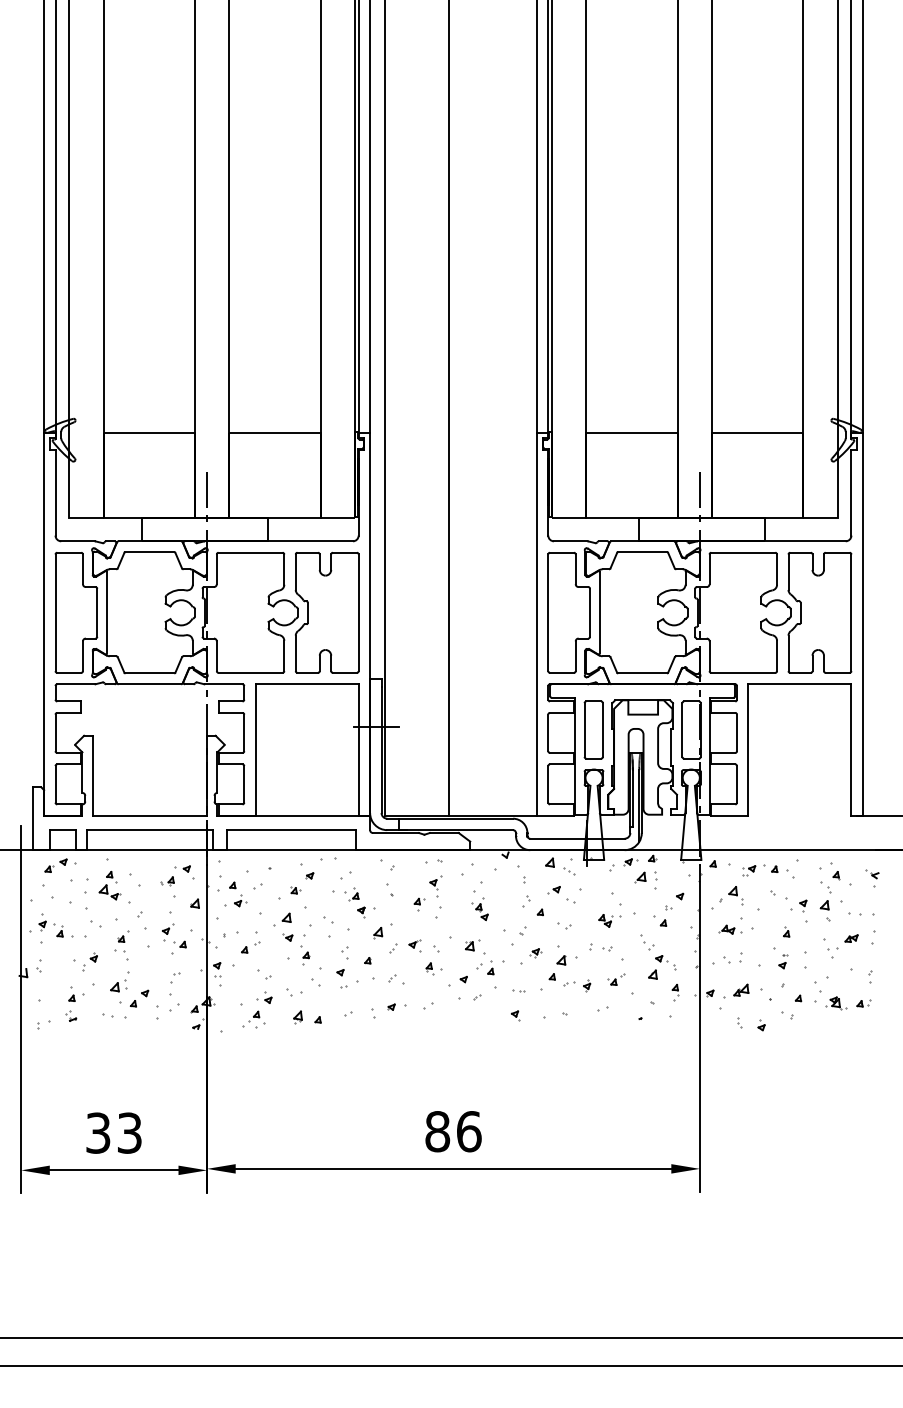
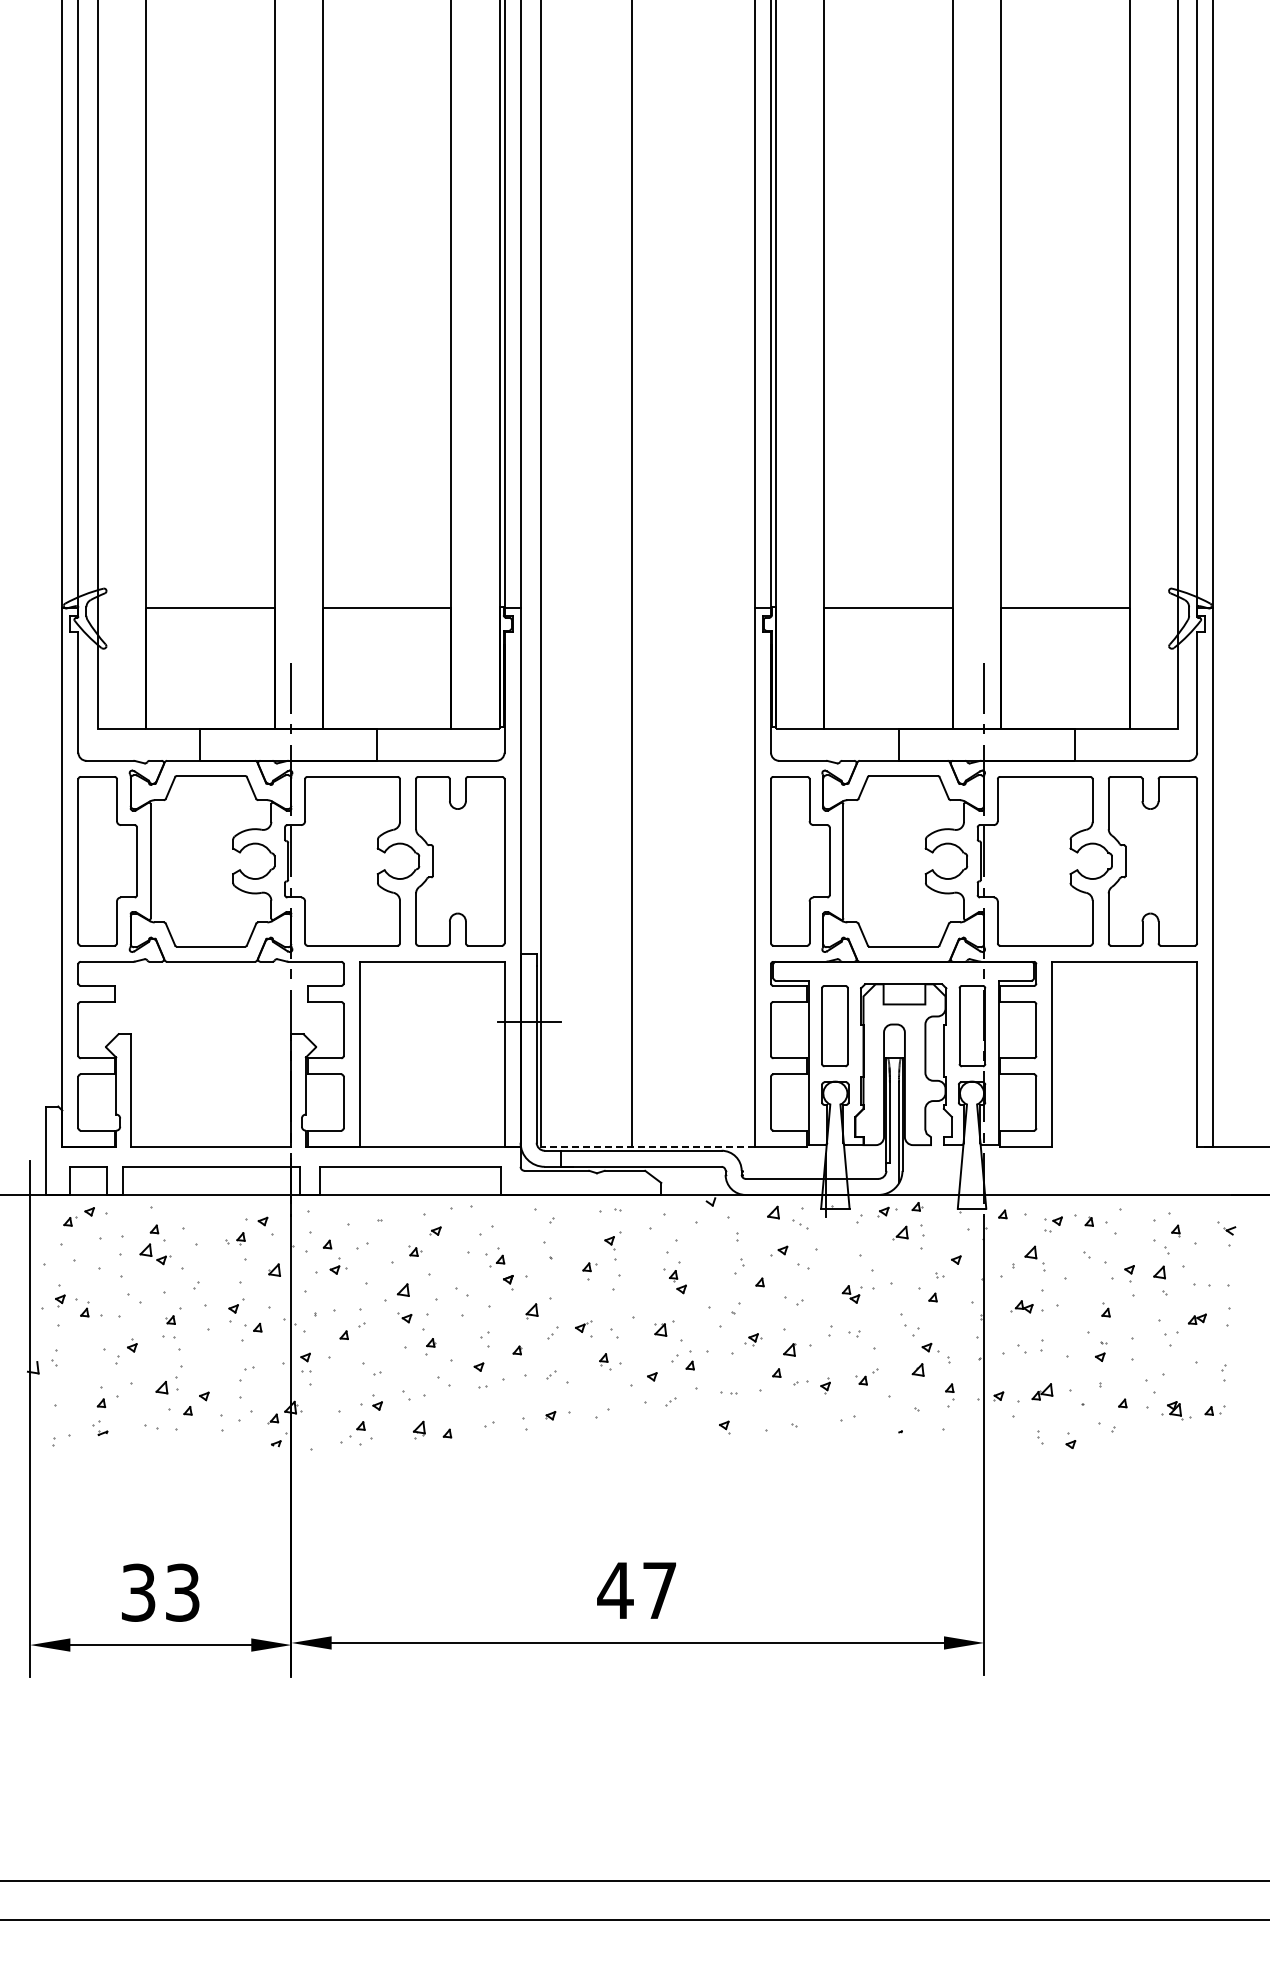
line: (461, 815) -> (648, 1146), solid -> dashed
text: (453, 1131) -> (637, 1590), 86 -> 47

